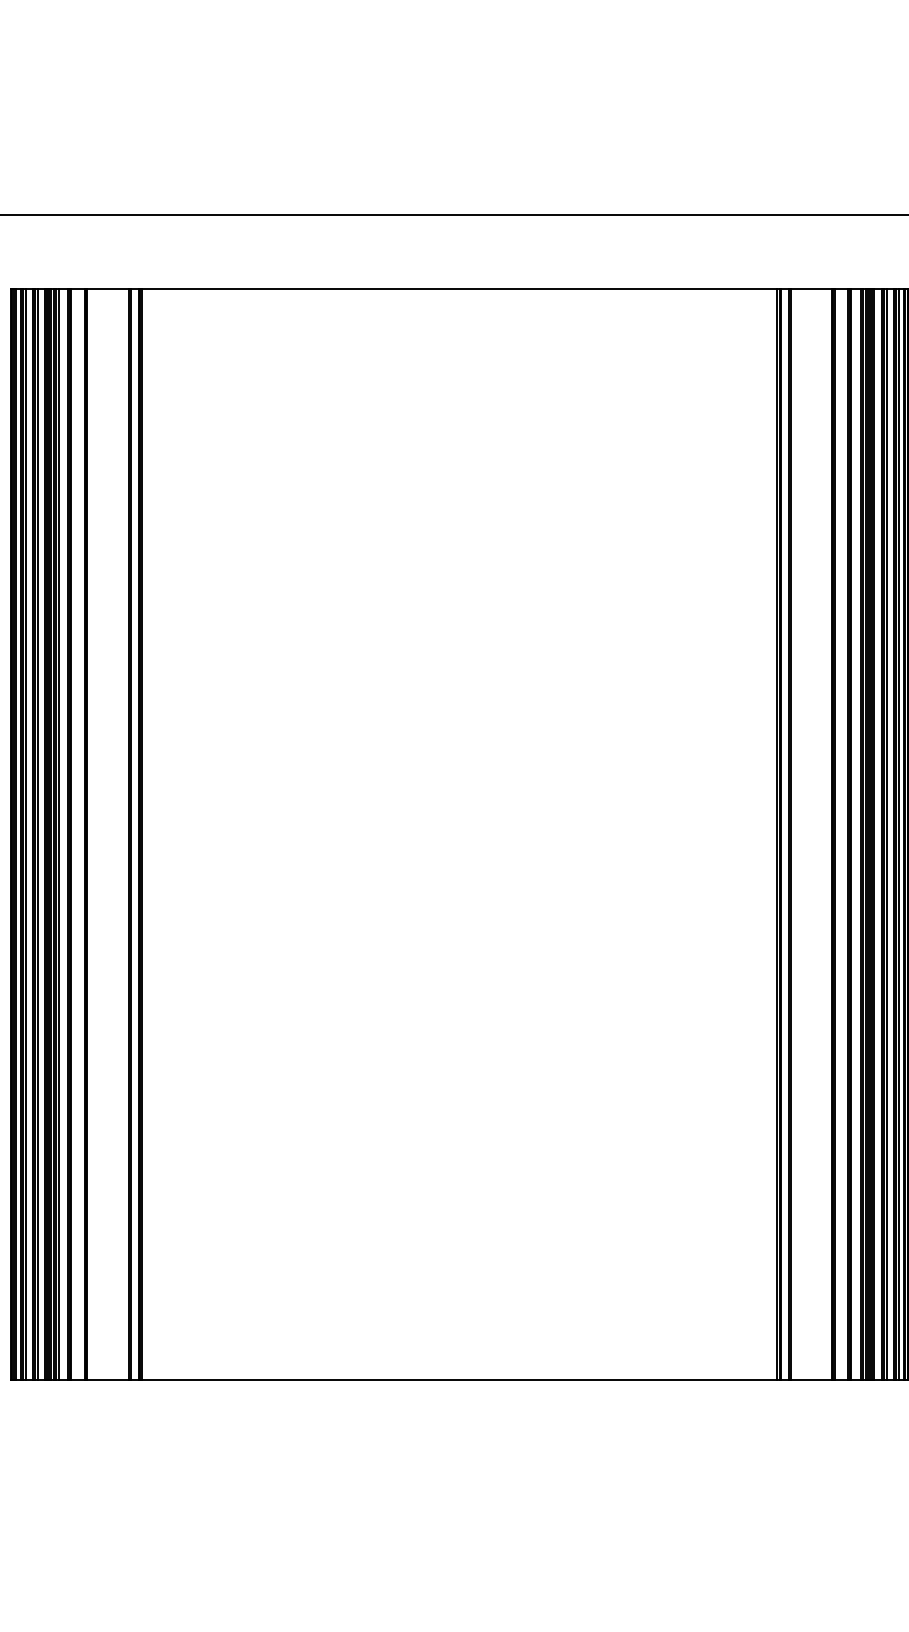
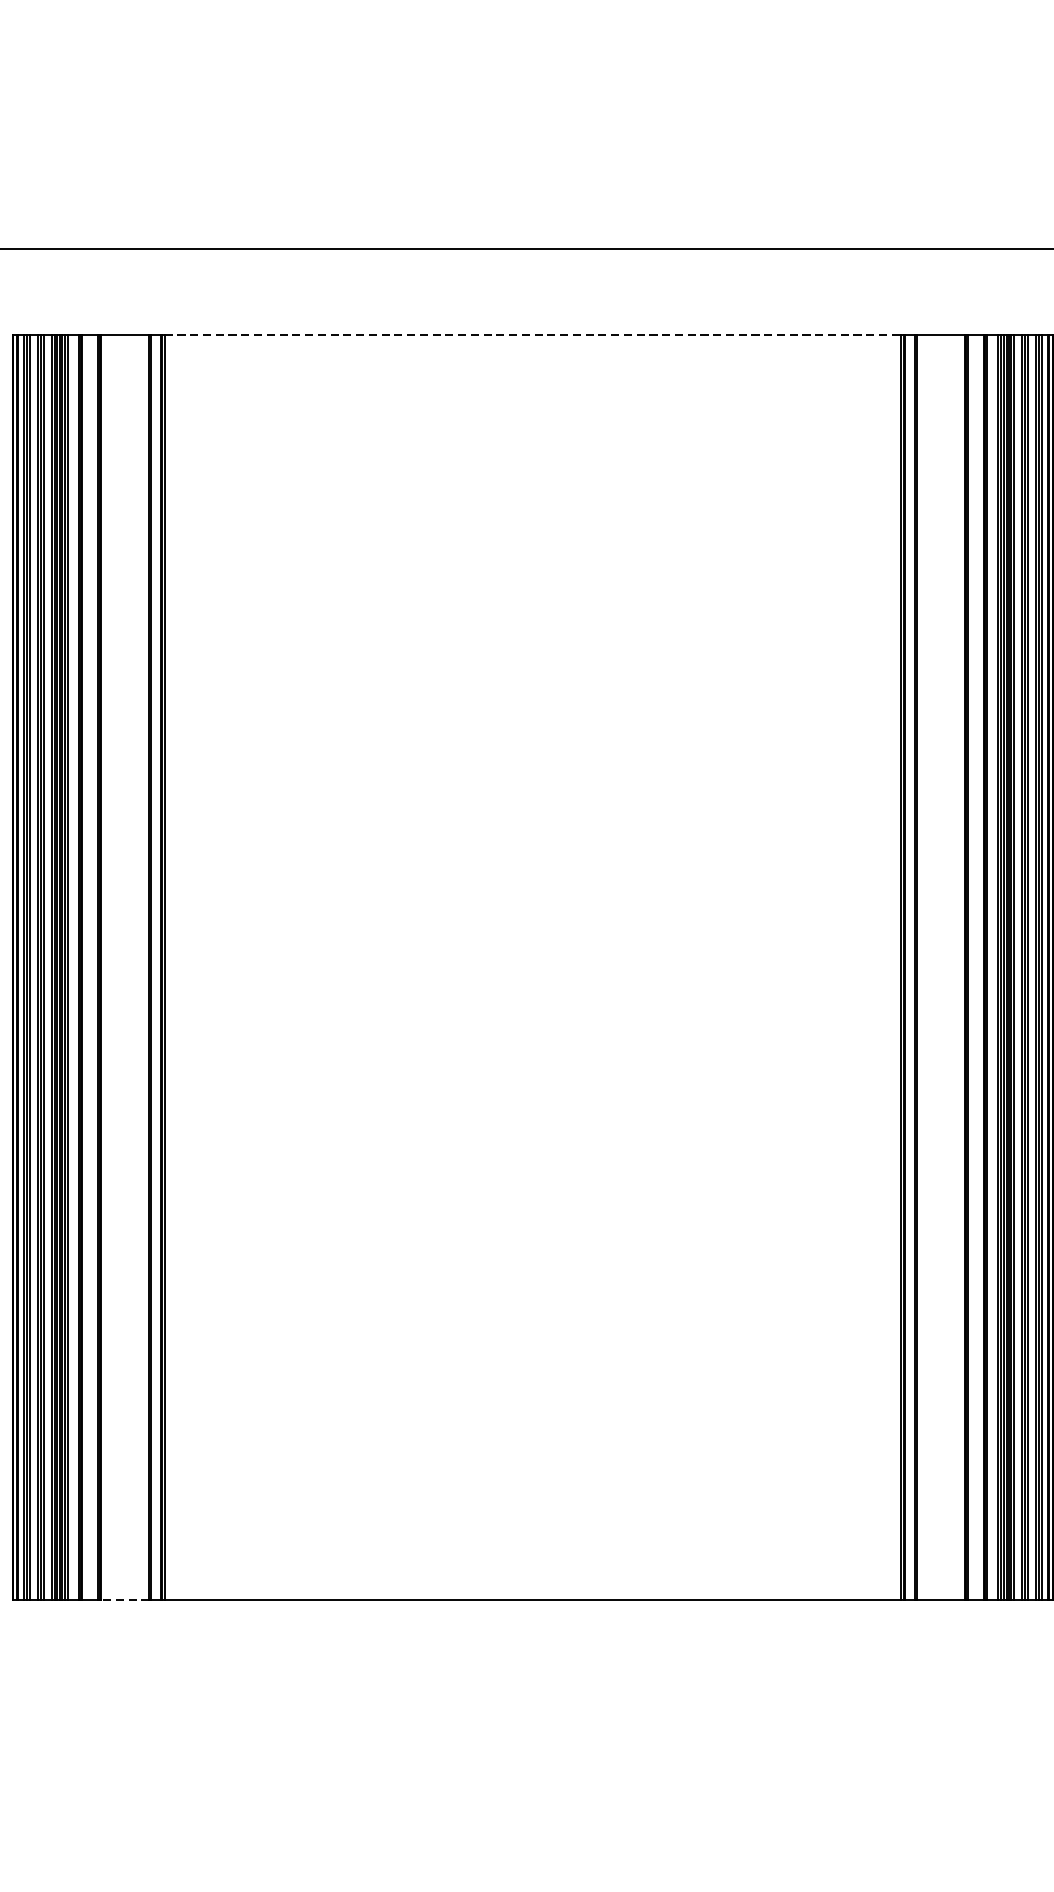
line: (459, 288) -> (532, 334), solid -> dashed
line: (108, 1380) -> (125, 1600), solid -> dashed

